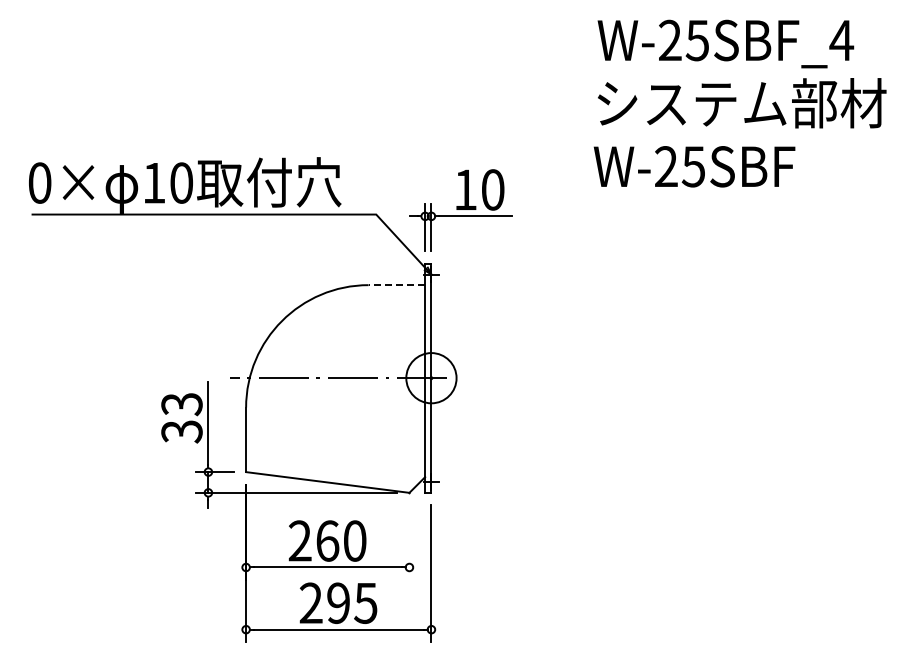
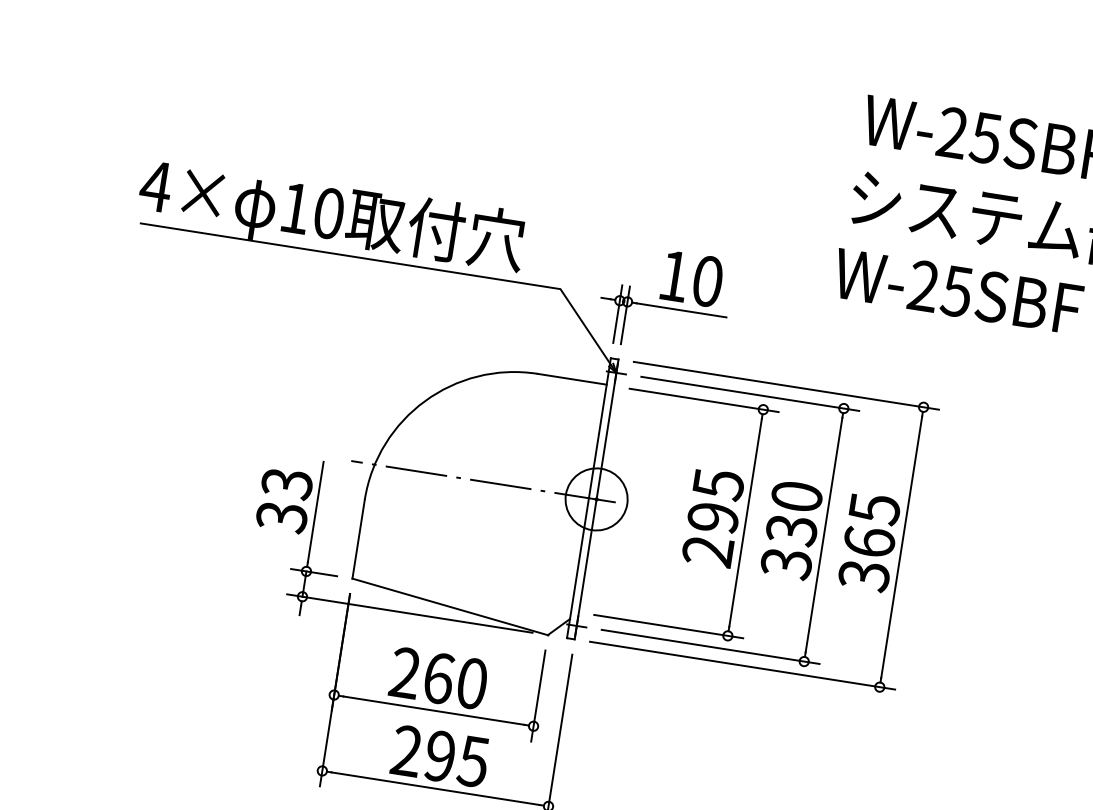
text: (39, 182) -> (155, 185), 0× -> 4×
line: (396, 285) -> (571, 379), dashed -> solid
part: (568, 377) -> (764, 524), added
line: (409, 542) -> (538, 695), added

